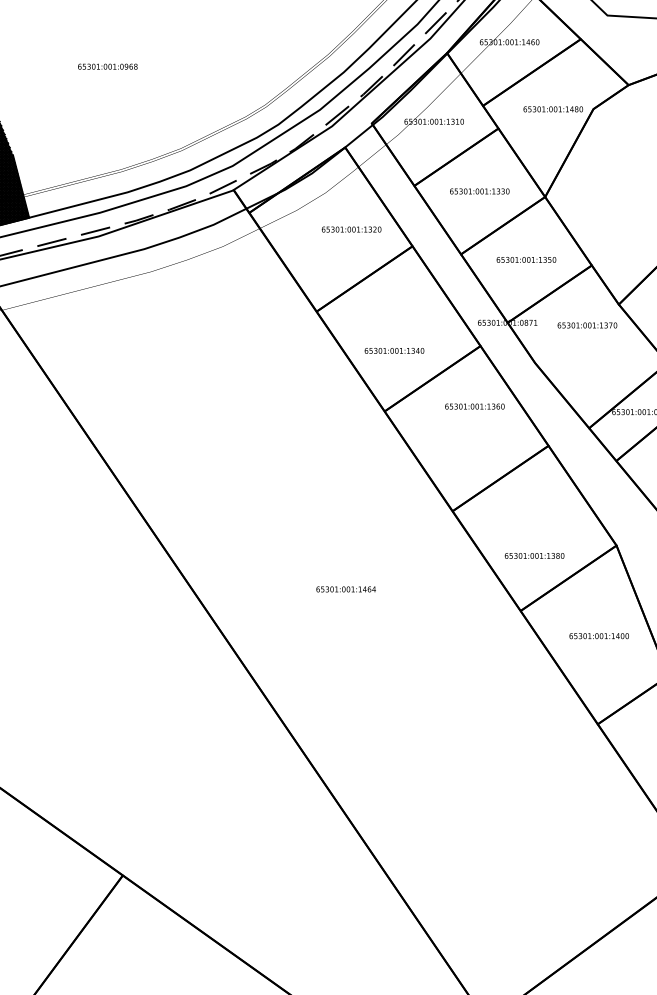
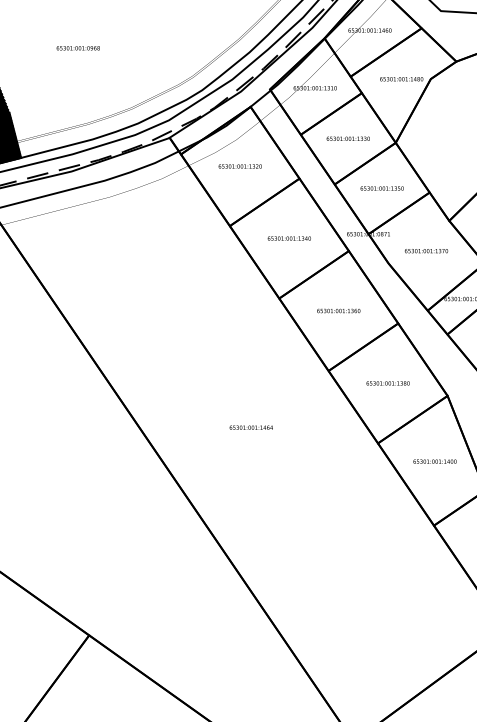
text: (350, 229) -> (239, 166), moved
text: (587, 326) -> (426, 251), moved
text: (393, 350) -> (288, 238), moved
text: (474, 405) -> (338, 310), moved
text: (533, 556) -> (387, 383), moved

